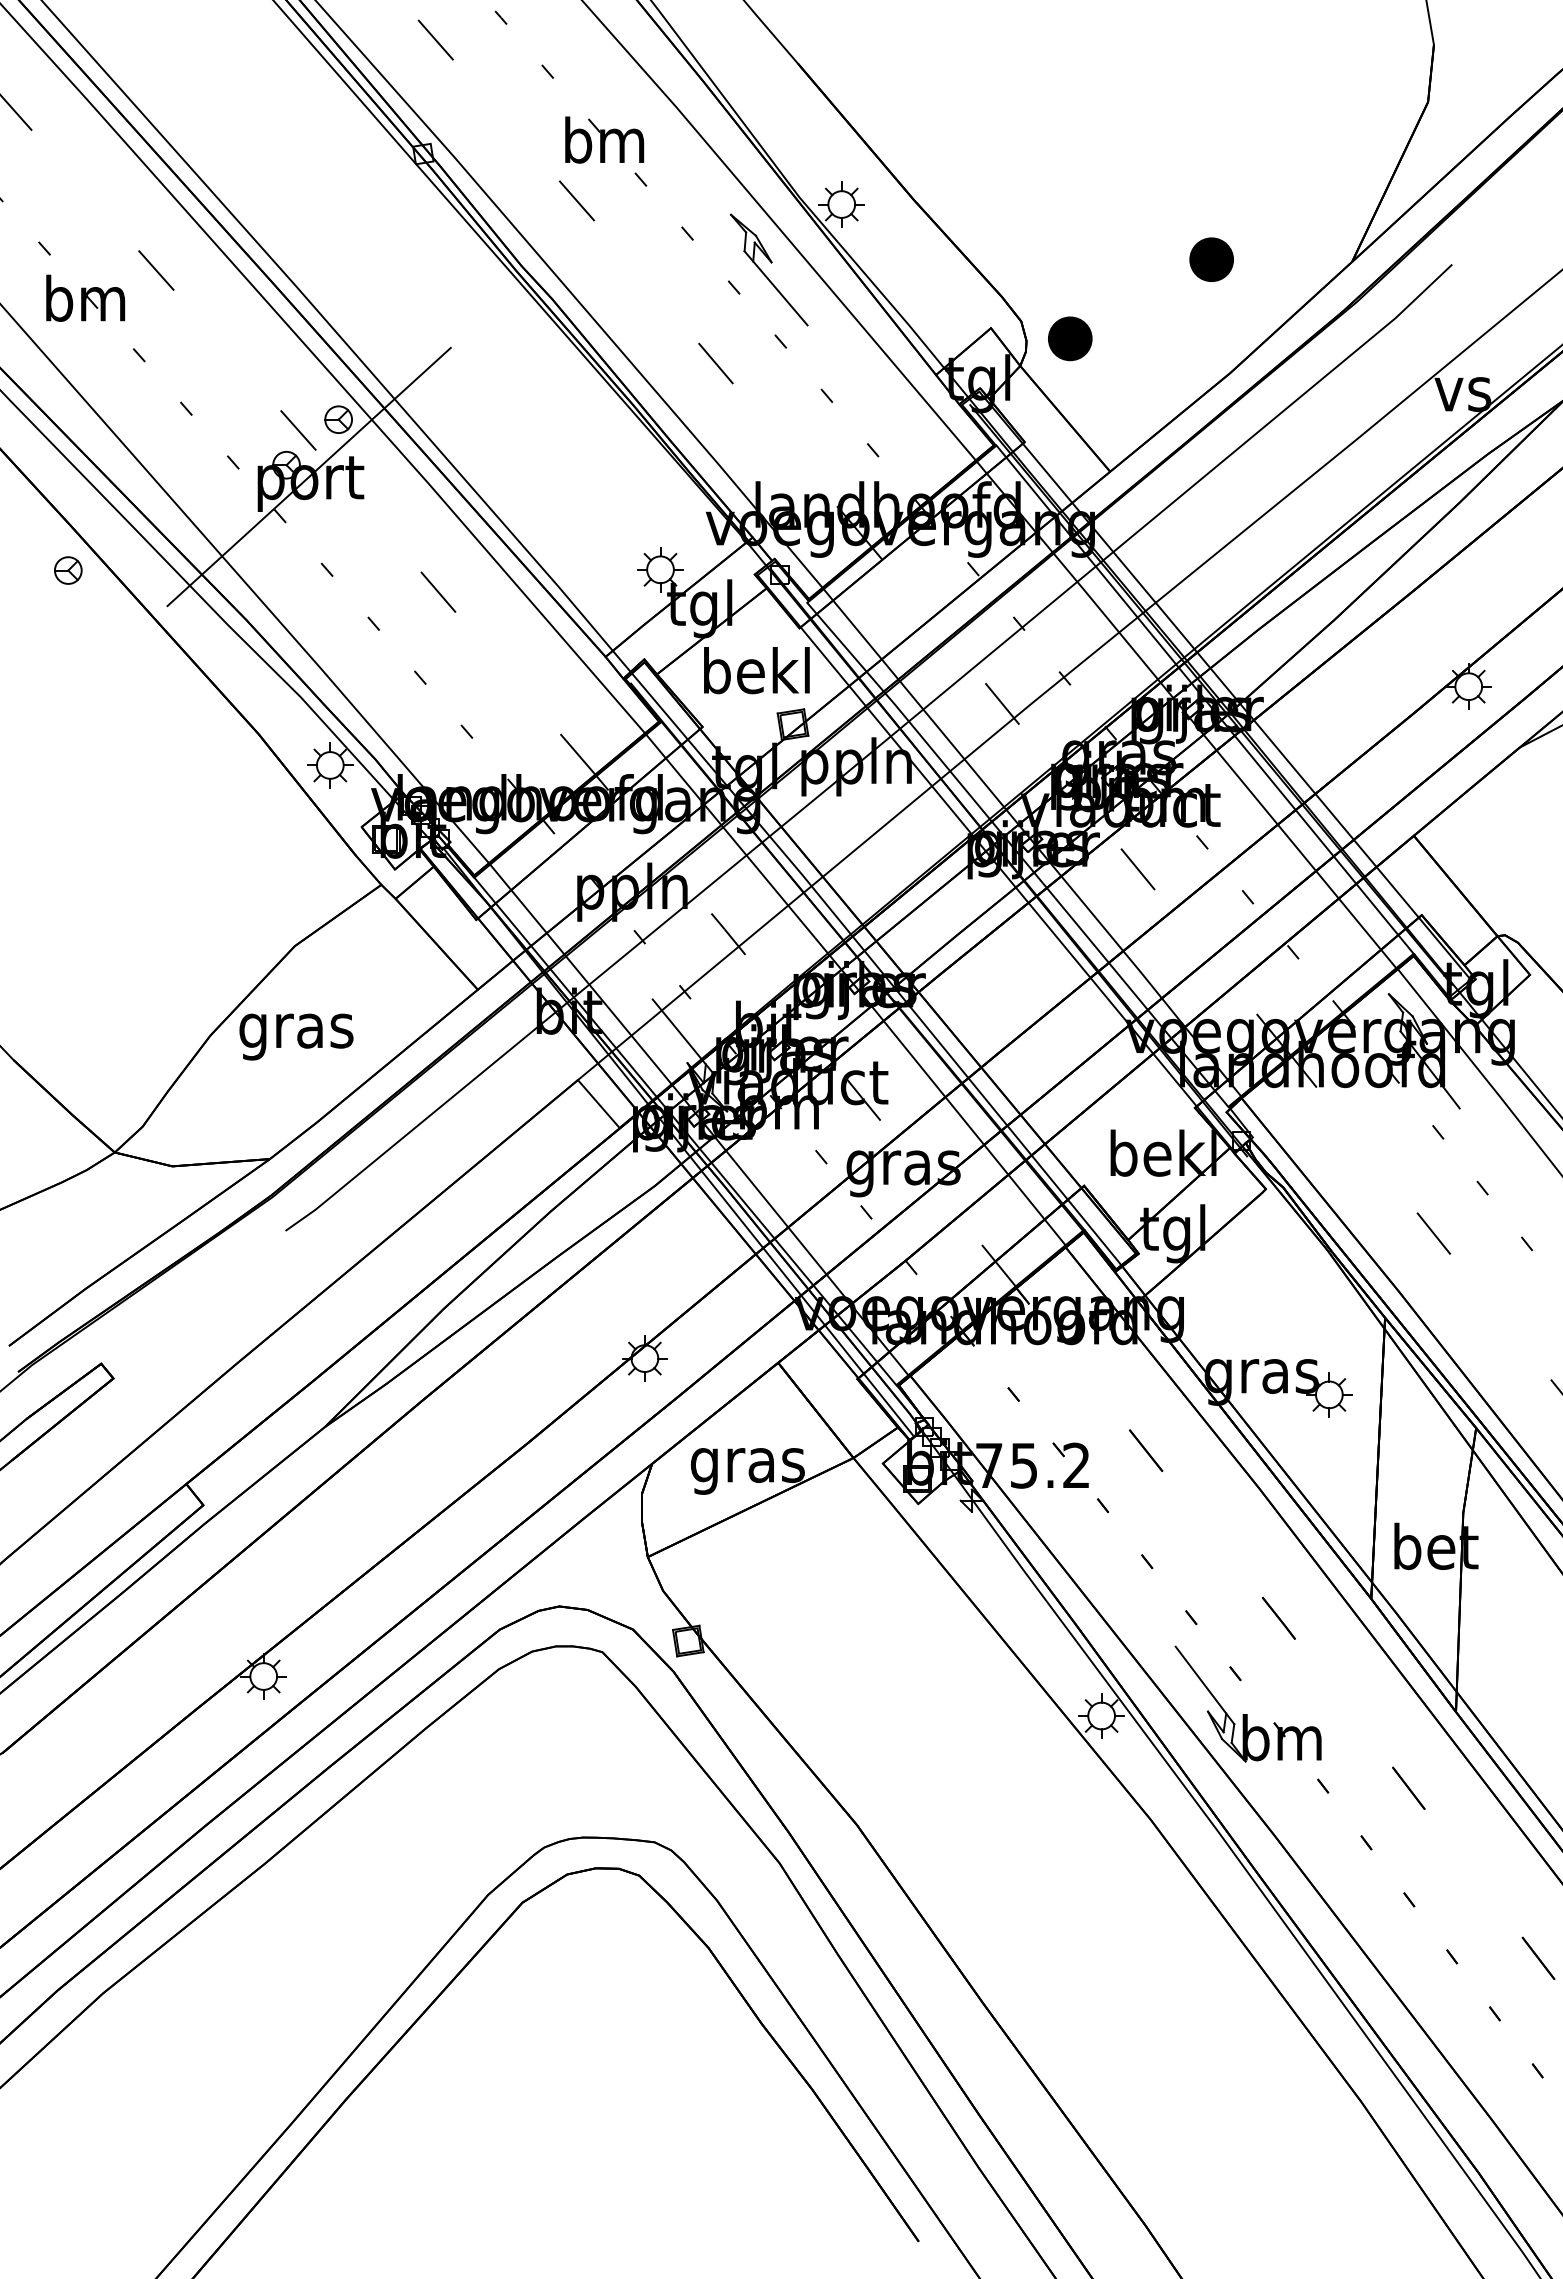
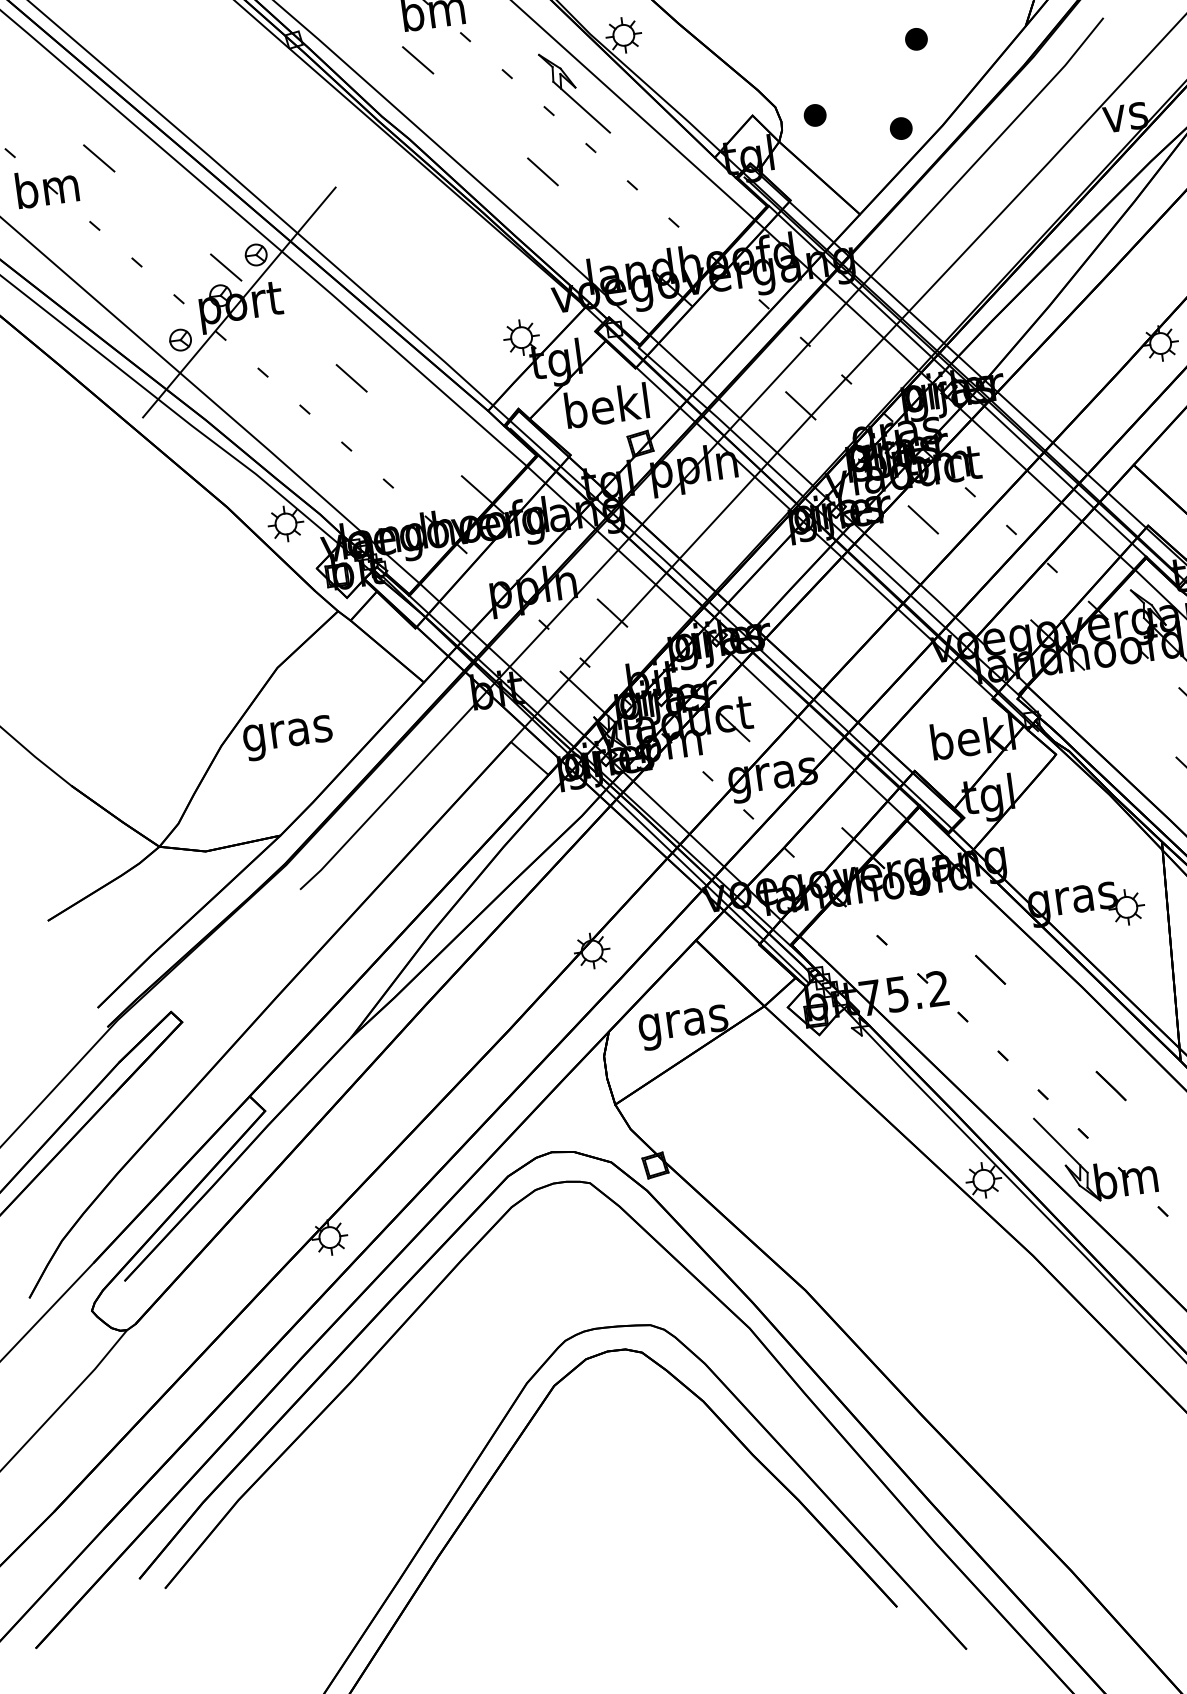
part: (1211, 259) -> (916, 39), size x0.62
part: (1070, 338) -> (815, 115), size x0.62
part: (1176, 369) -> (900, 128), added
part: (68, 570) -> (180, 340), moved

